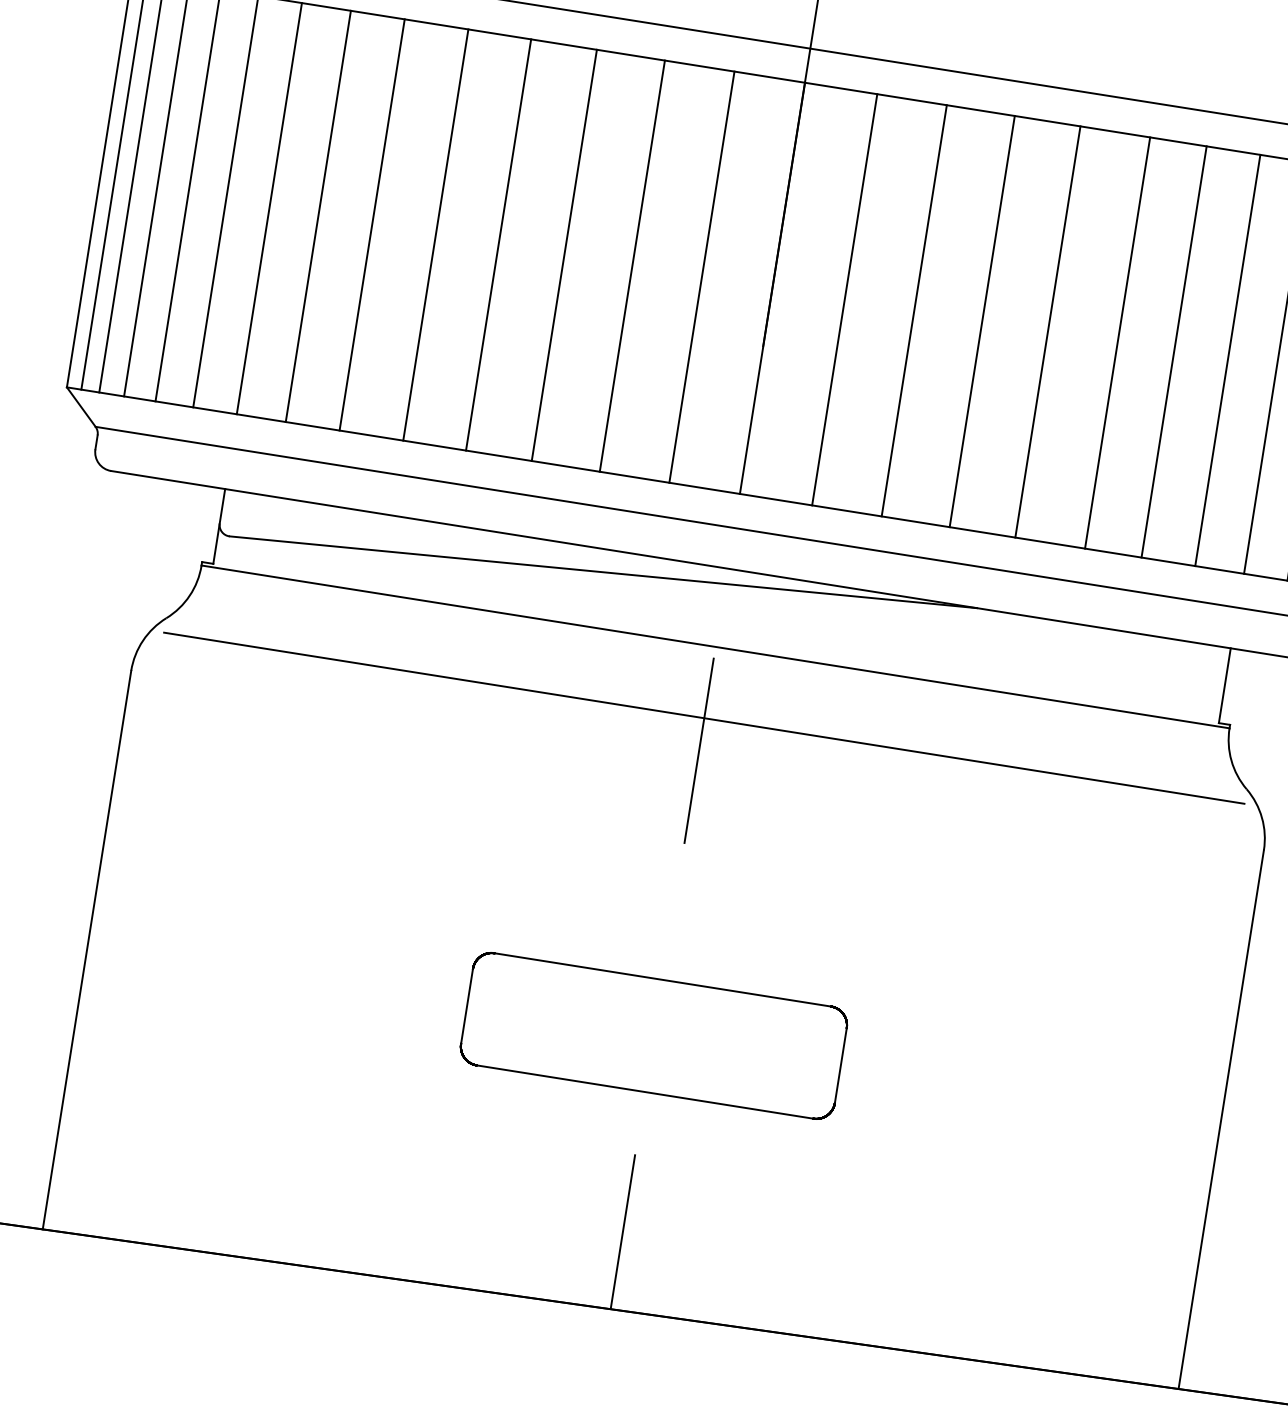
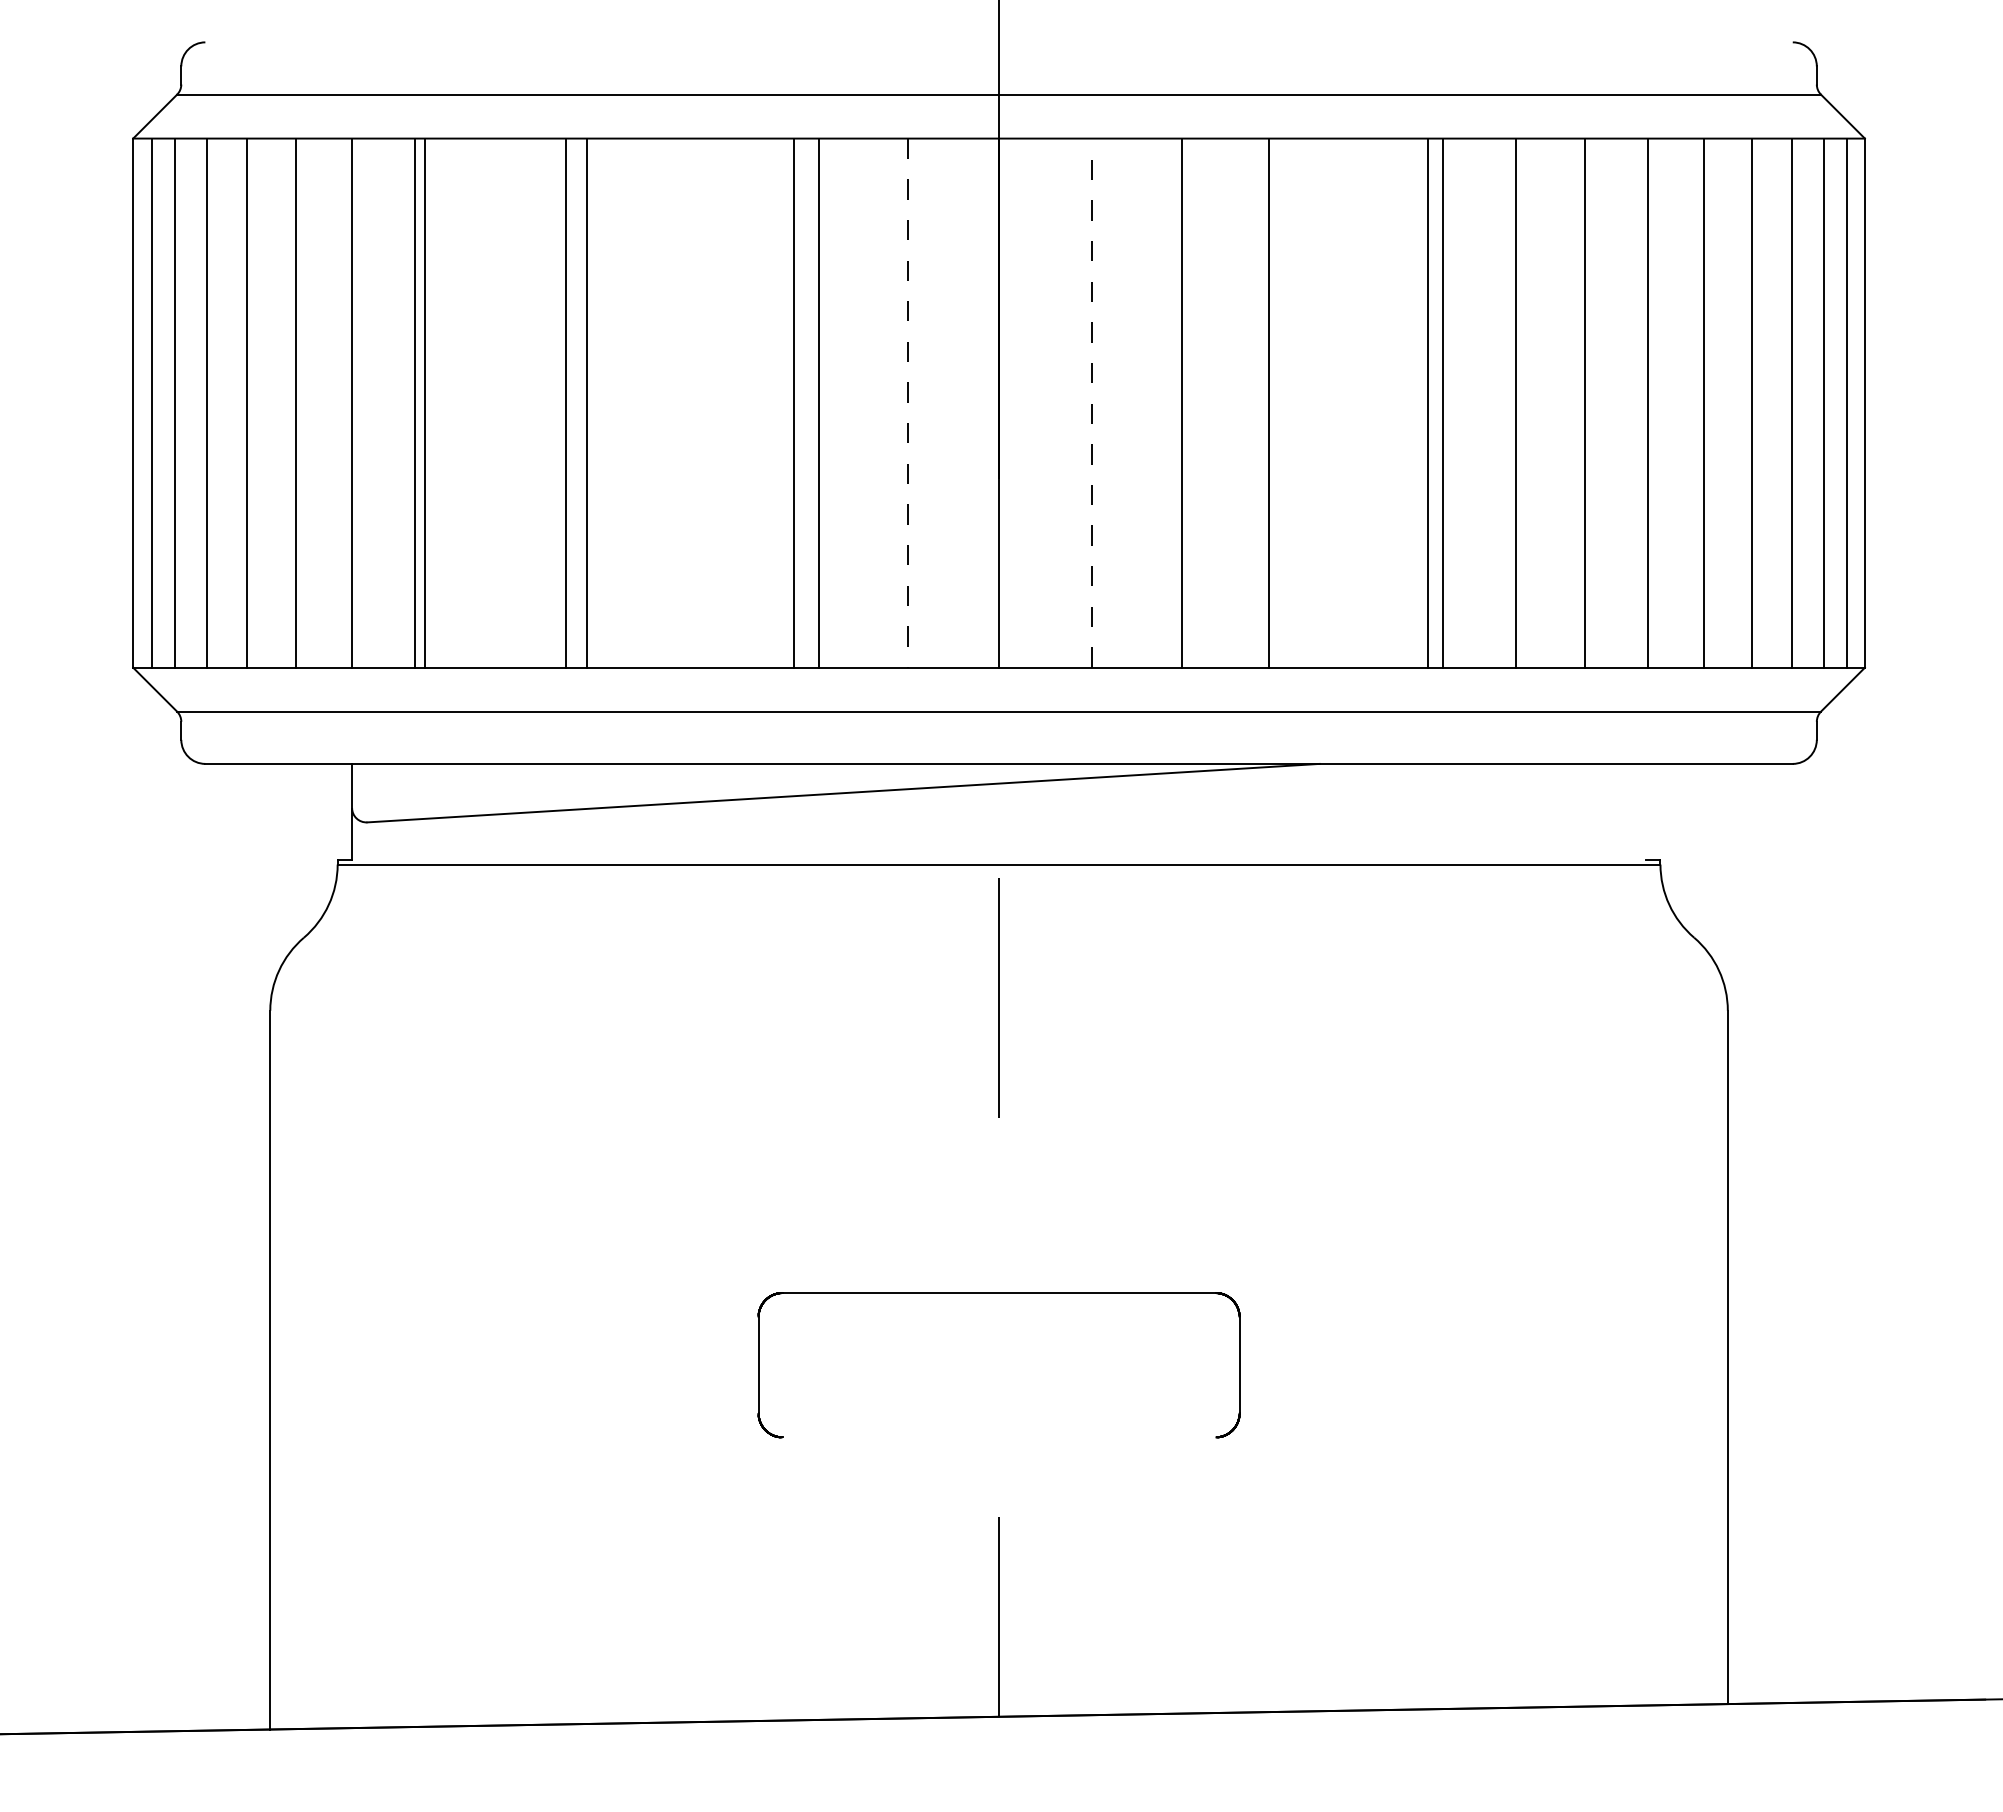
line: (372, 224) -> (425, 402), moved
line: (498, 244) -> (586, 402), moved
line: (564, 254) -> (794, 402), moved
line: (701, 277) -> (908, 403), solid -> dashed
line: (844, 300) -> (1092, 403), solid -> dashed
line: (1047, 331) -> (1427, 402), moved
line: (1225, 685) -> (1646, 811), removed
line: (703, 718) -> (998, 956), removed
line: (644, 1092) -> (998, 1437), removed

